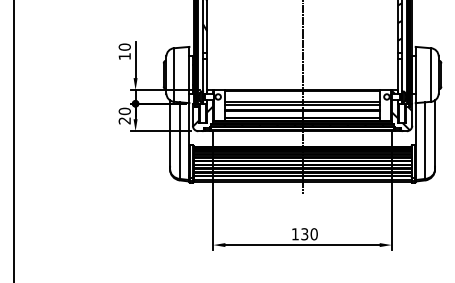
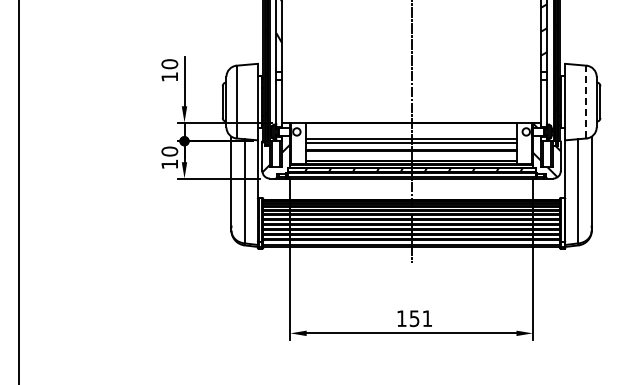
line: (431, 74) -> (586, 101), solid -> dashed
text: (124, 120) -> (169, 164), 20 -> 10
text: (309, 234) -> (421, 318), 130 -> 151

